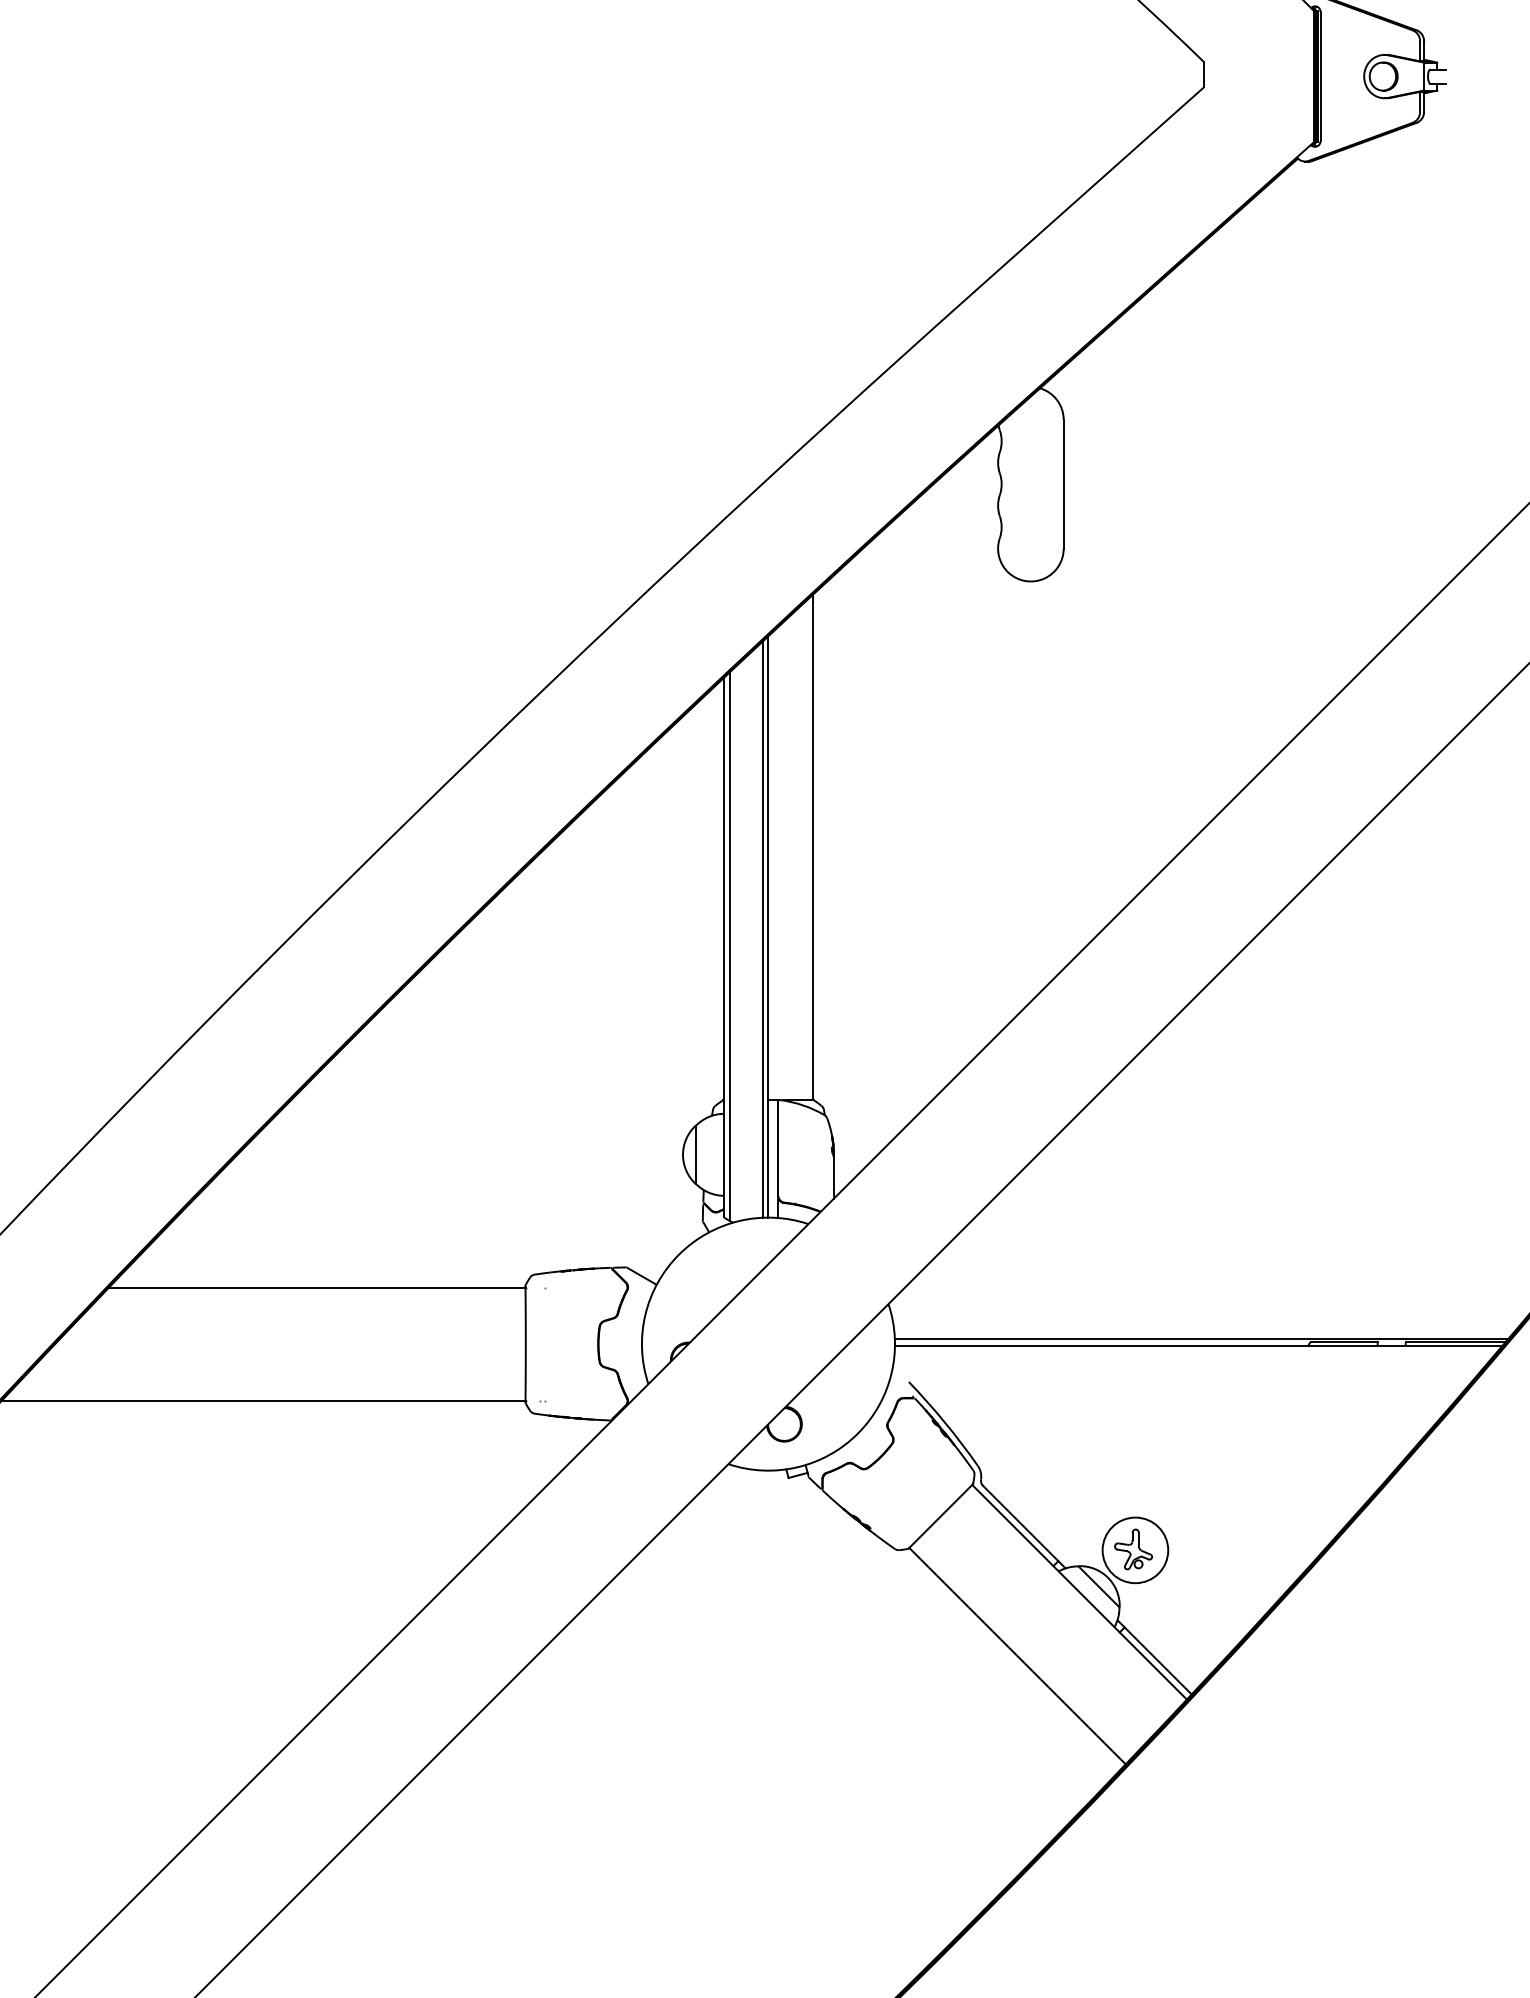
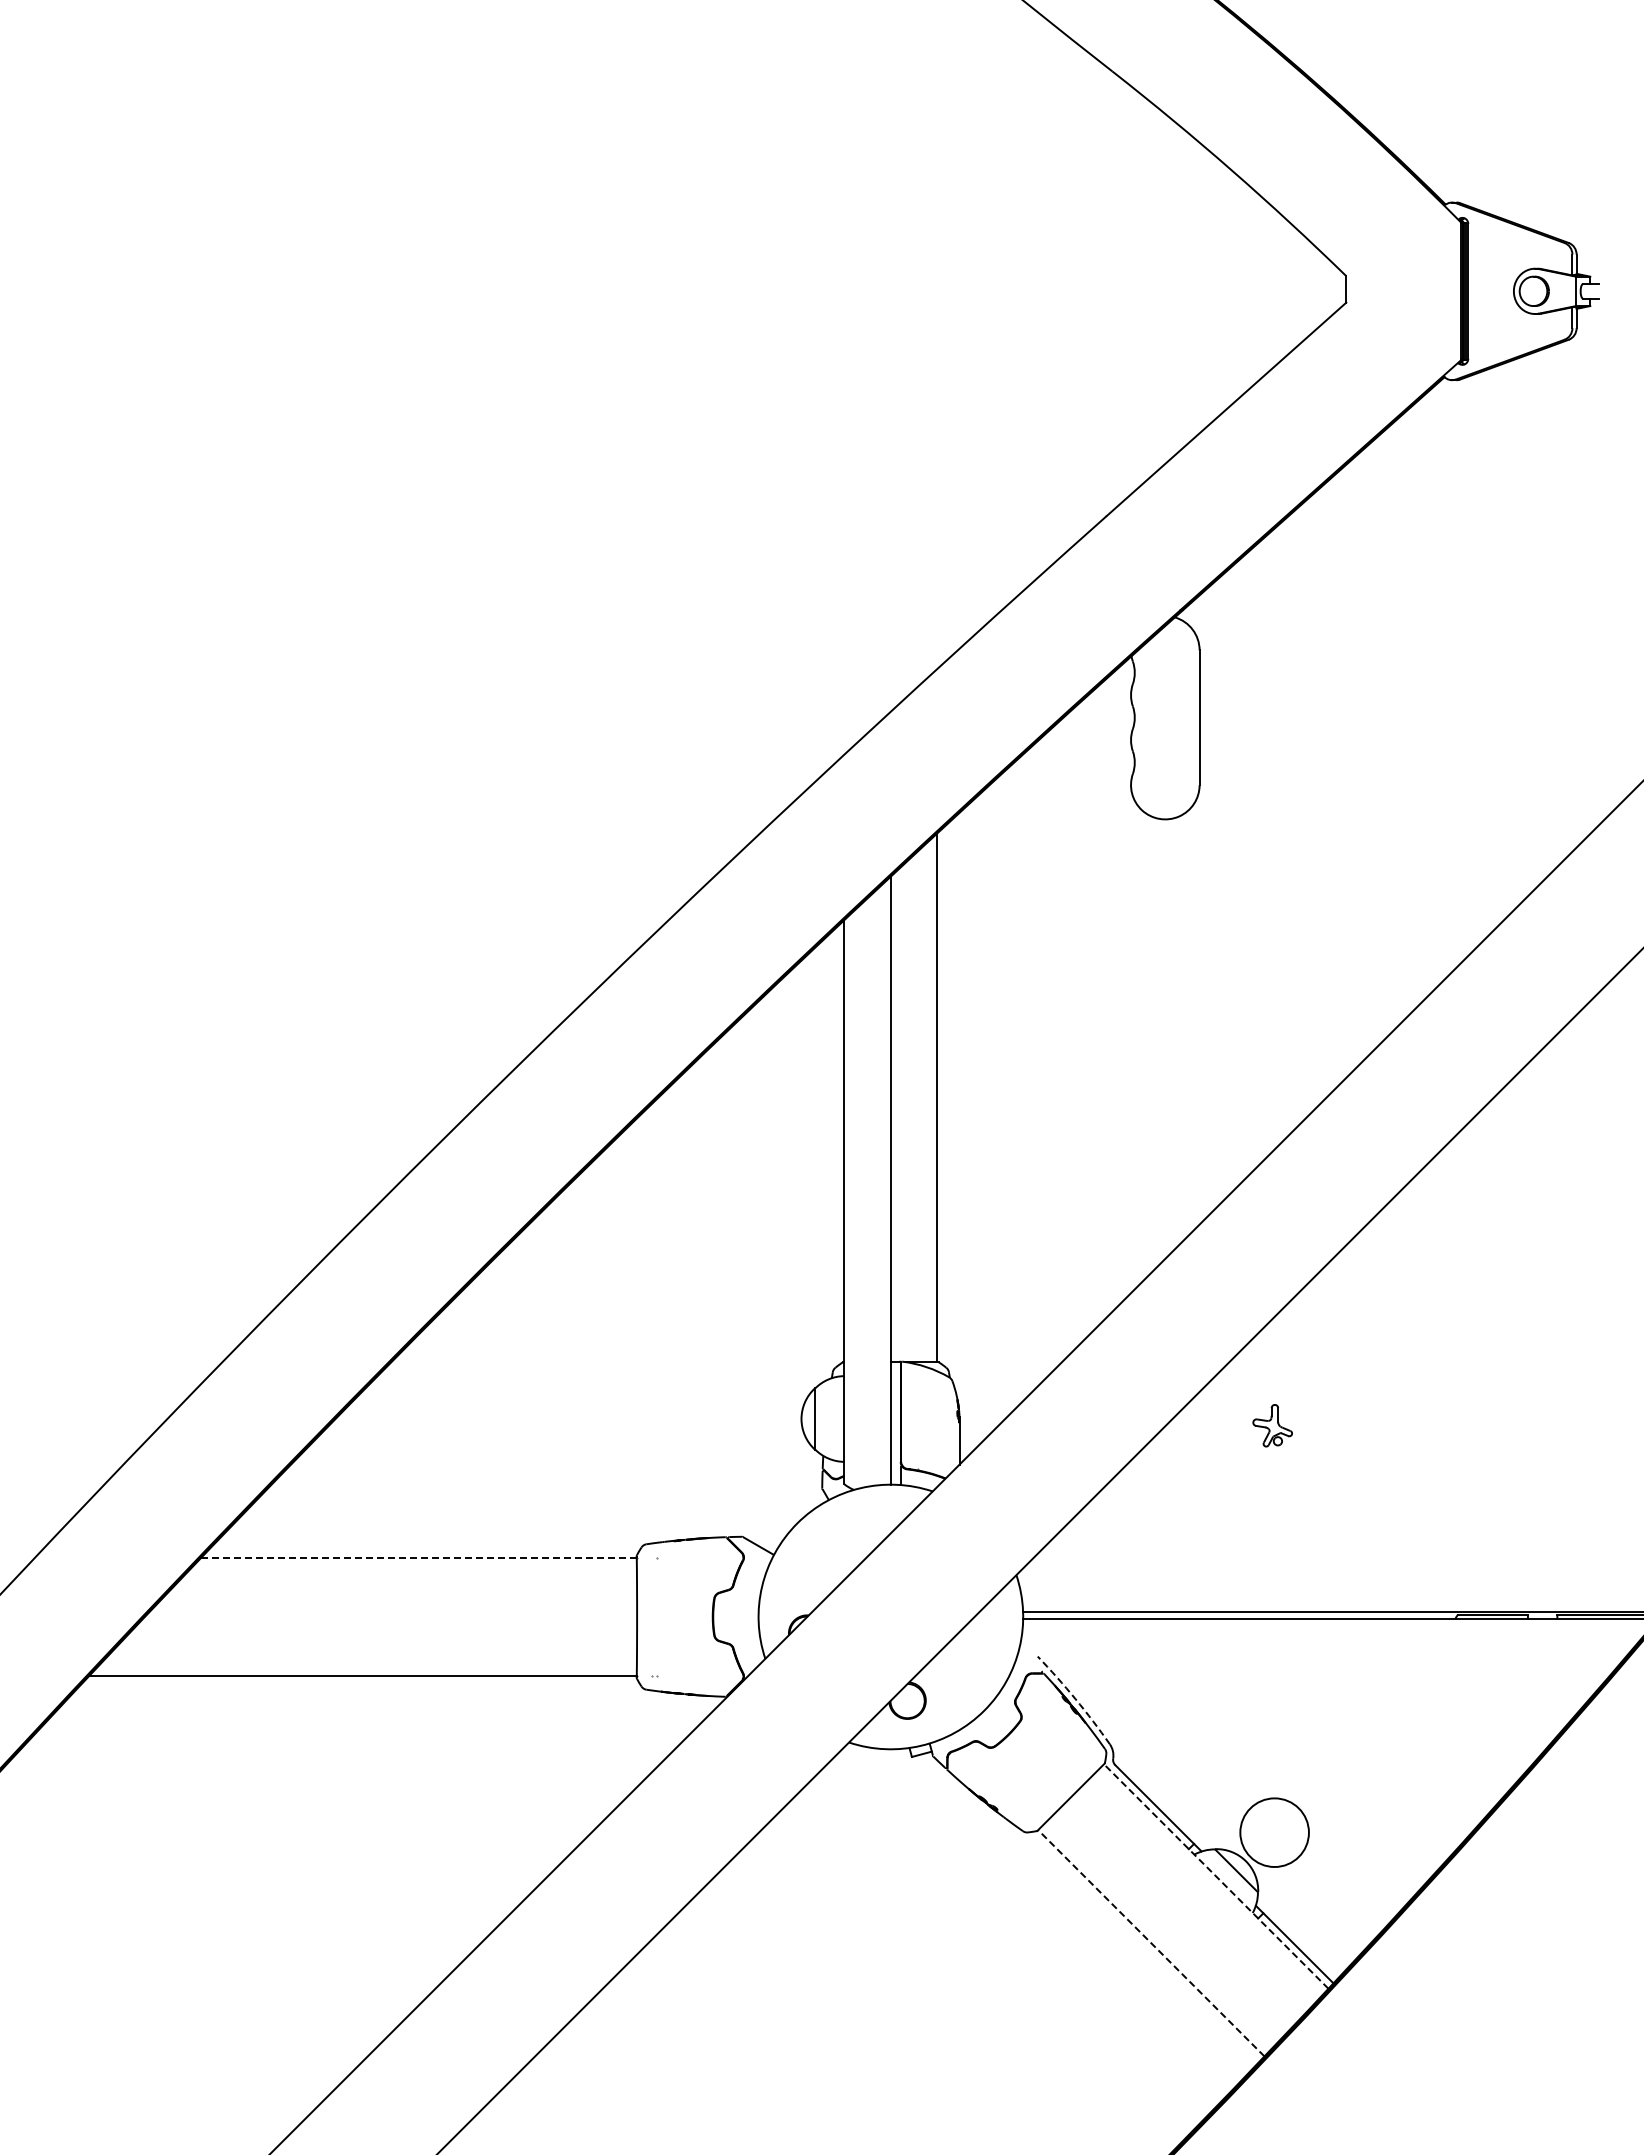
line: (762, 929) -> (884, 1183), removed
line: (729, 946) -> (850, 1201), removed
line: (317, 1287) -> (419, 1557), solid -> dashed
arc: (945, 1423) -> (1075, 1699), solid -> dashed
part: (1133, 1549) -> (1272, 1425), moved
line: (1079, 1592) -> (1216, 1876), solid -> dashed
line: (1016, 1655) -> (1150, 1942), solid -> dashed

